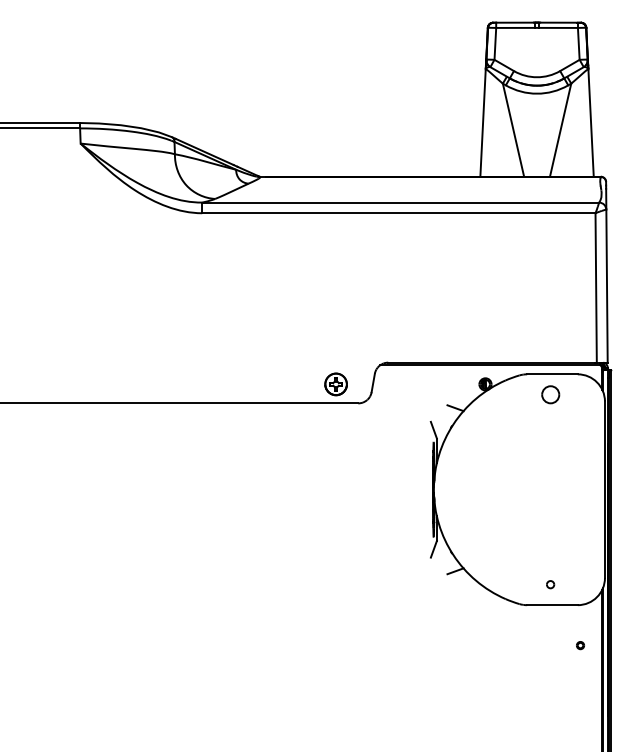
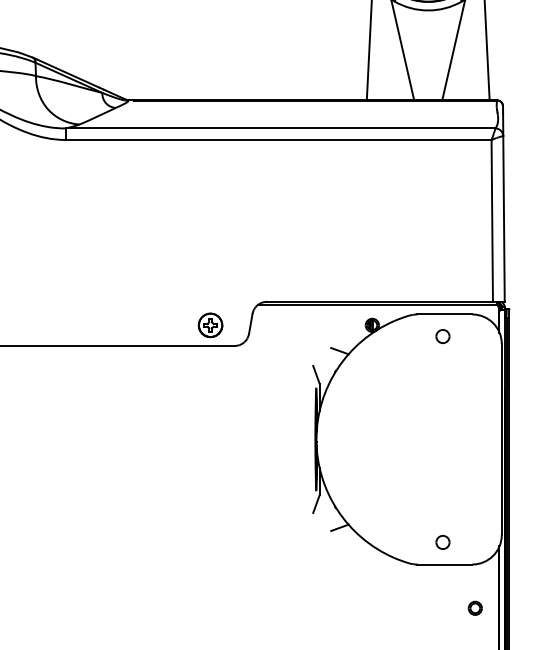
part: (550, 394) -> (442, 336), size x0.71
part: (550, 584) -> (442, 542), size x1.67
part: (580, 645) -> (475, 608), size x1.67

